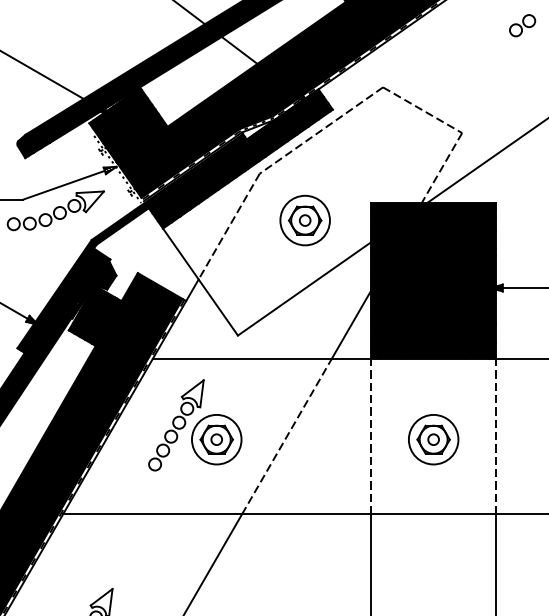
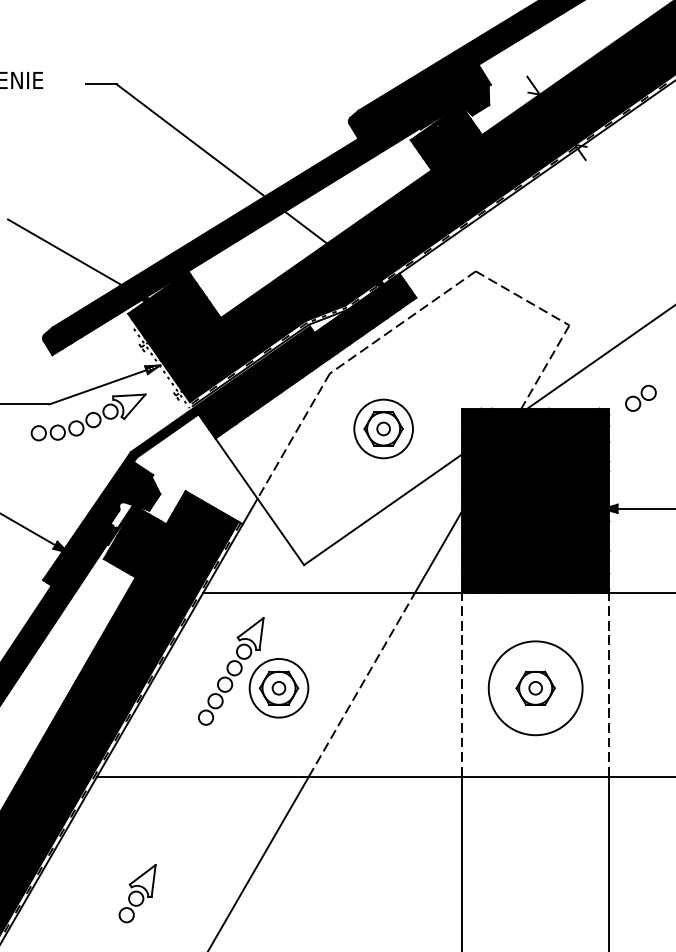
part: (522, 24) -> (640, 397), moved
fill: (83, 293) -> (121, 515), removed
circle: (433, 439) -> (535, 687), size x1.6

